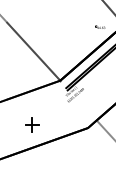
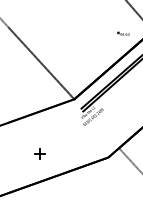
part: (32, 124) -> (40, 153), size x0.6

